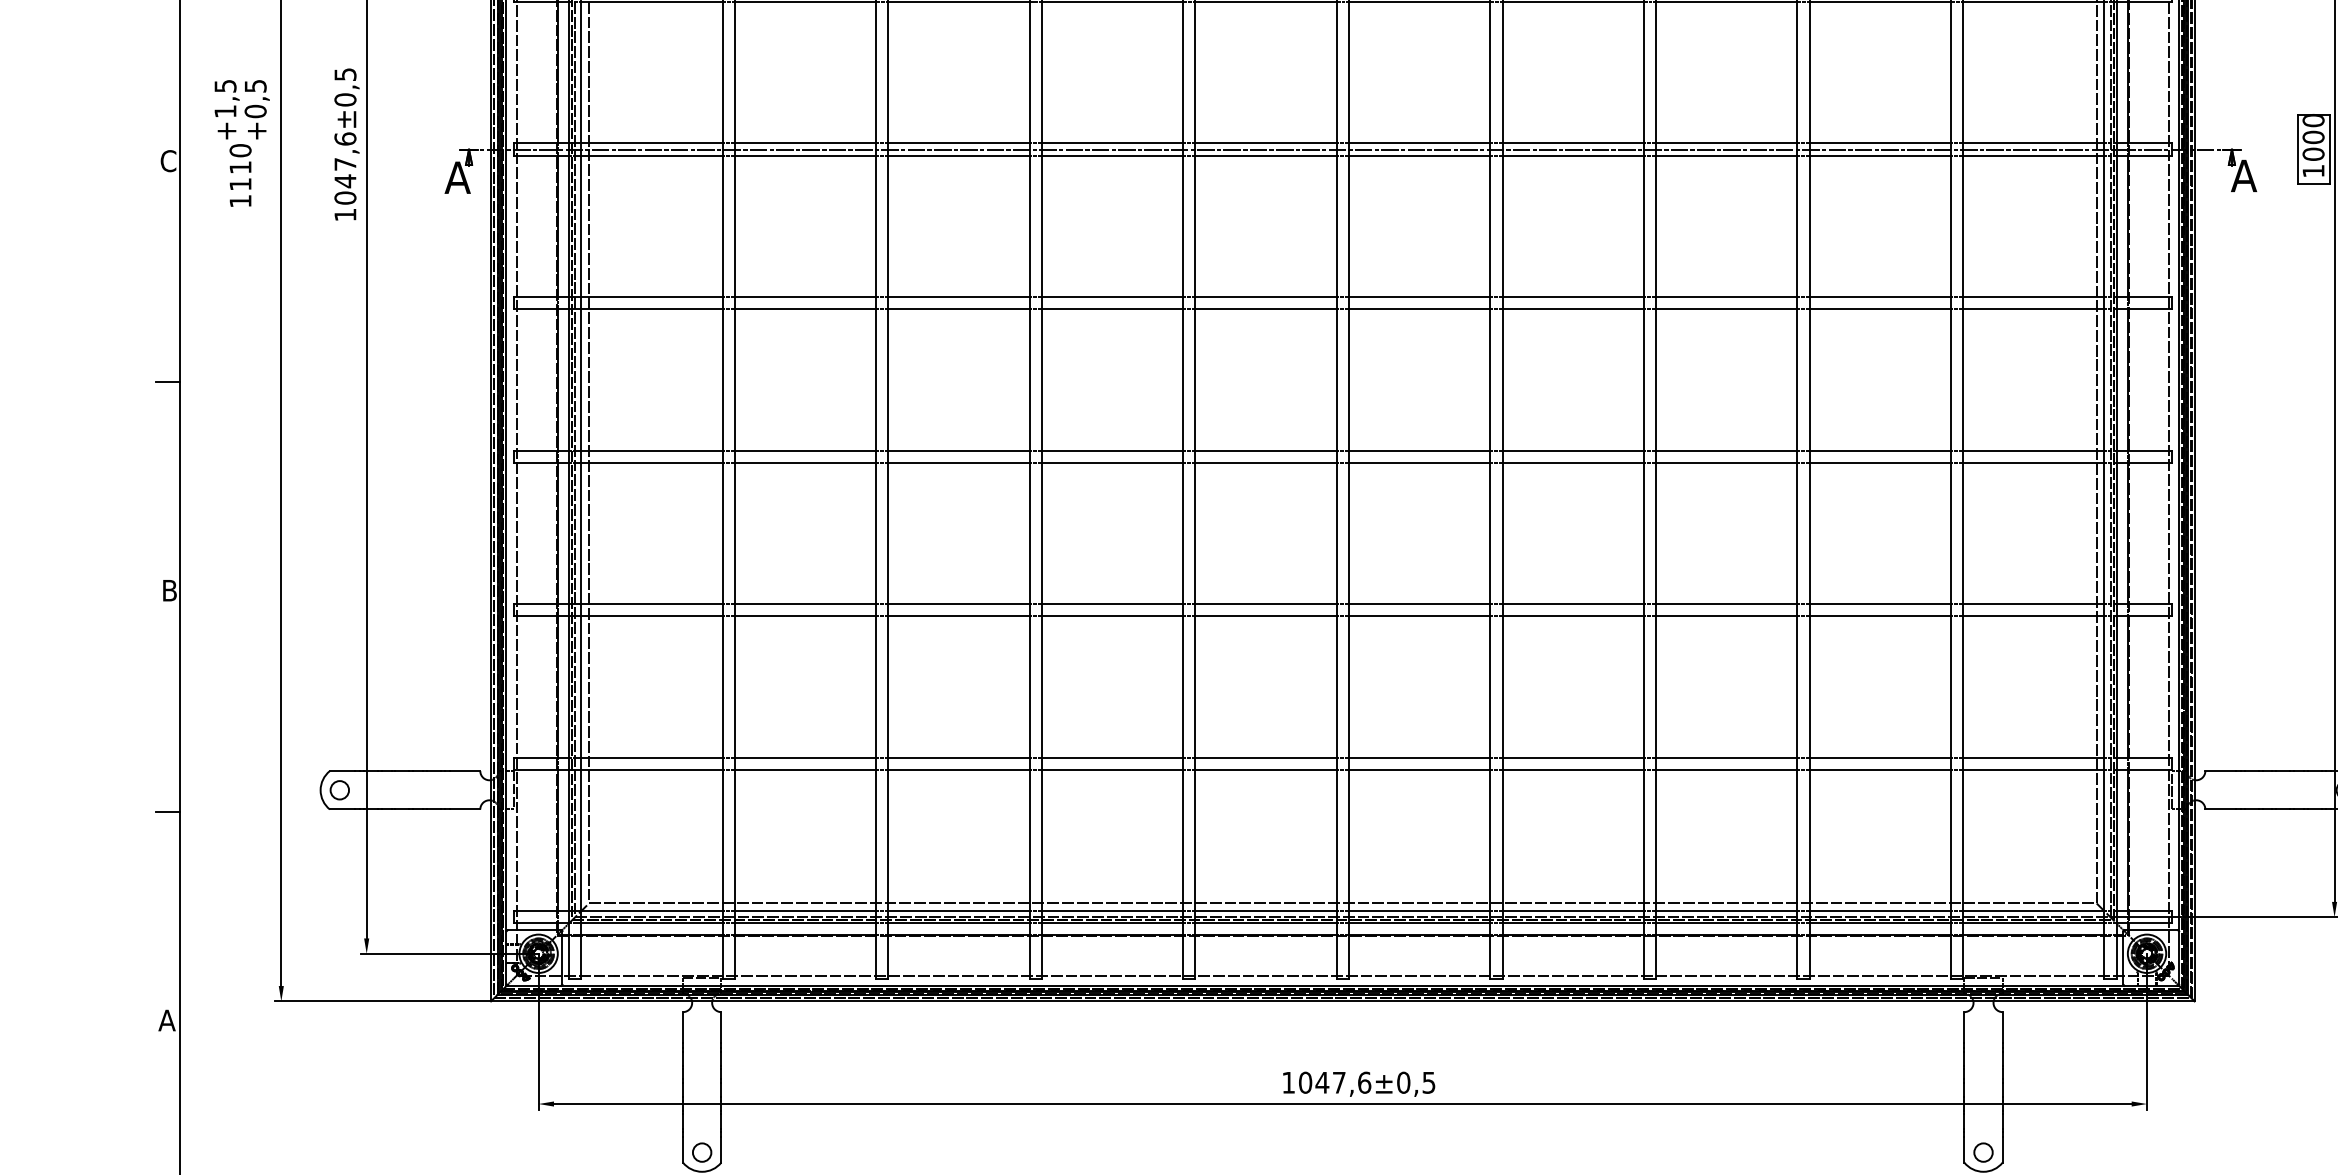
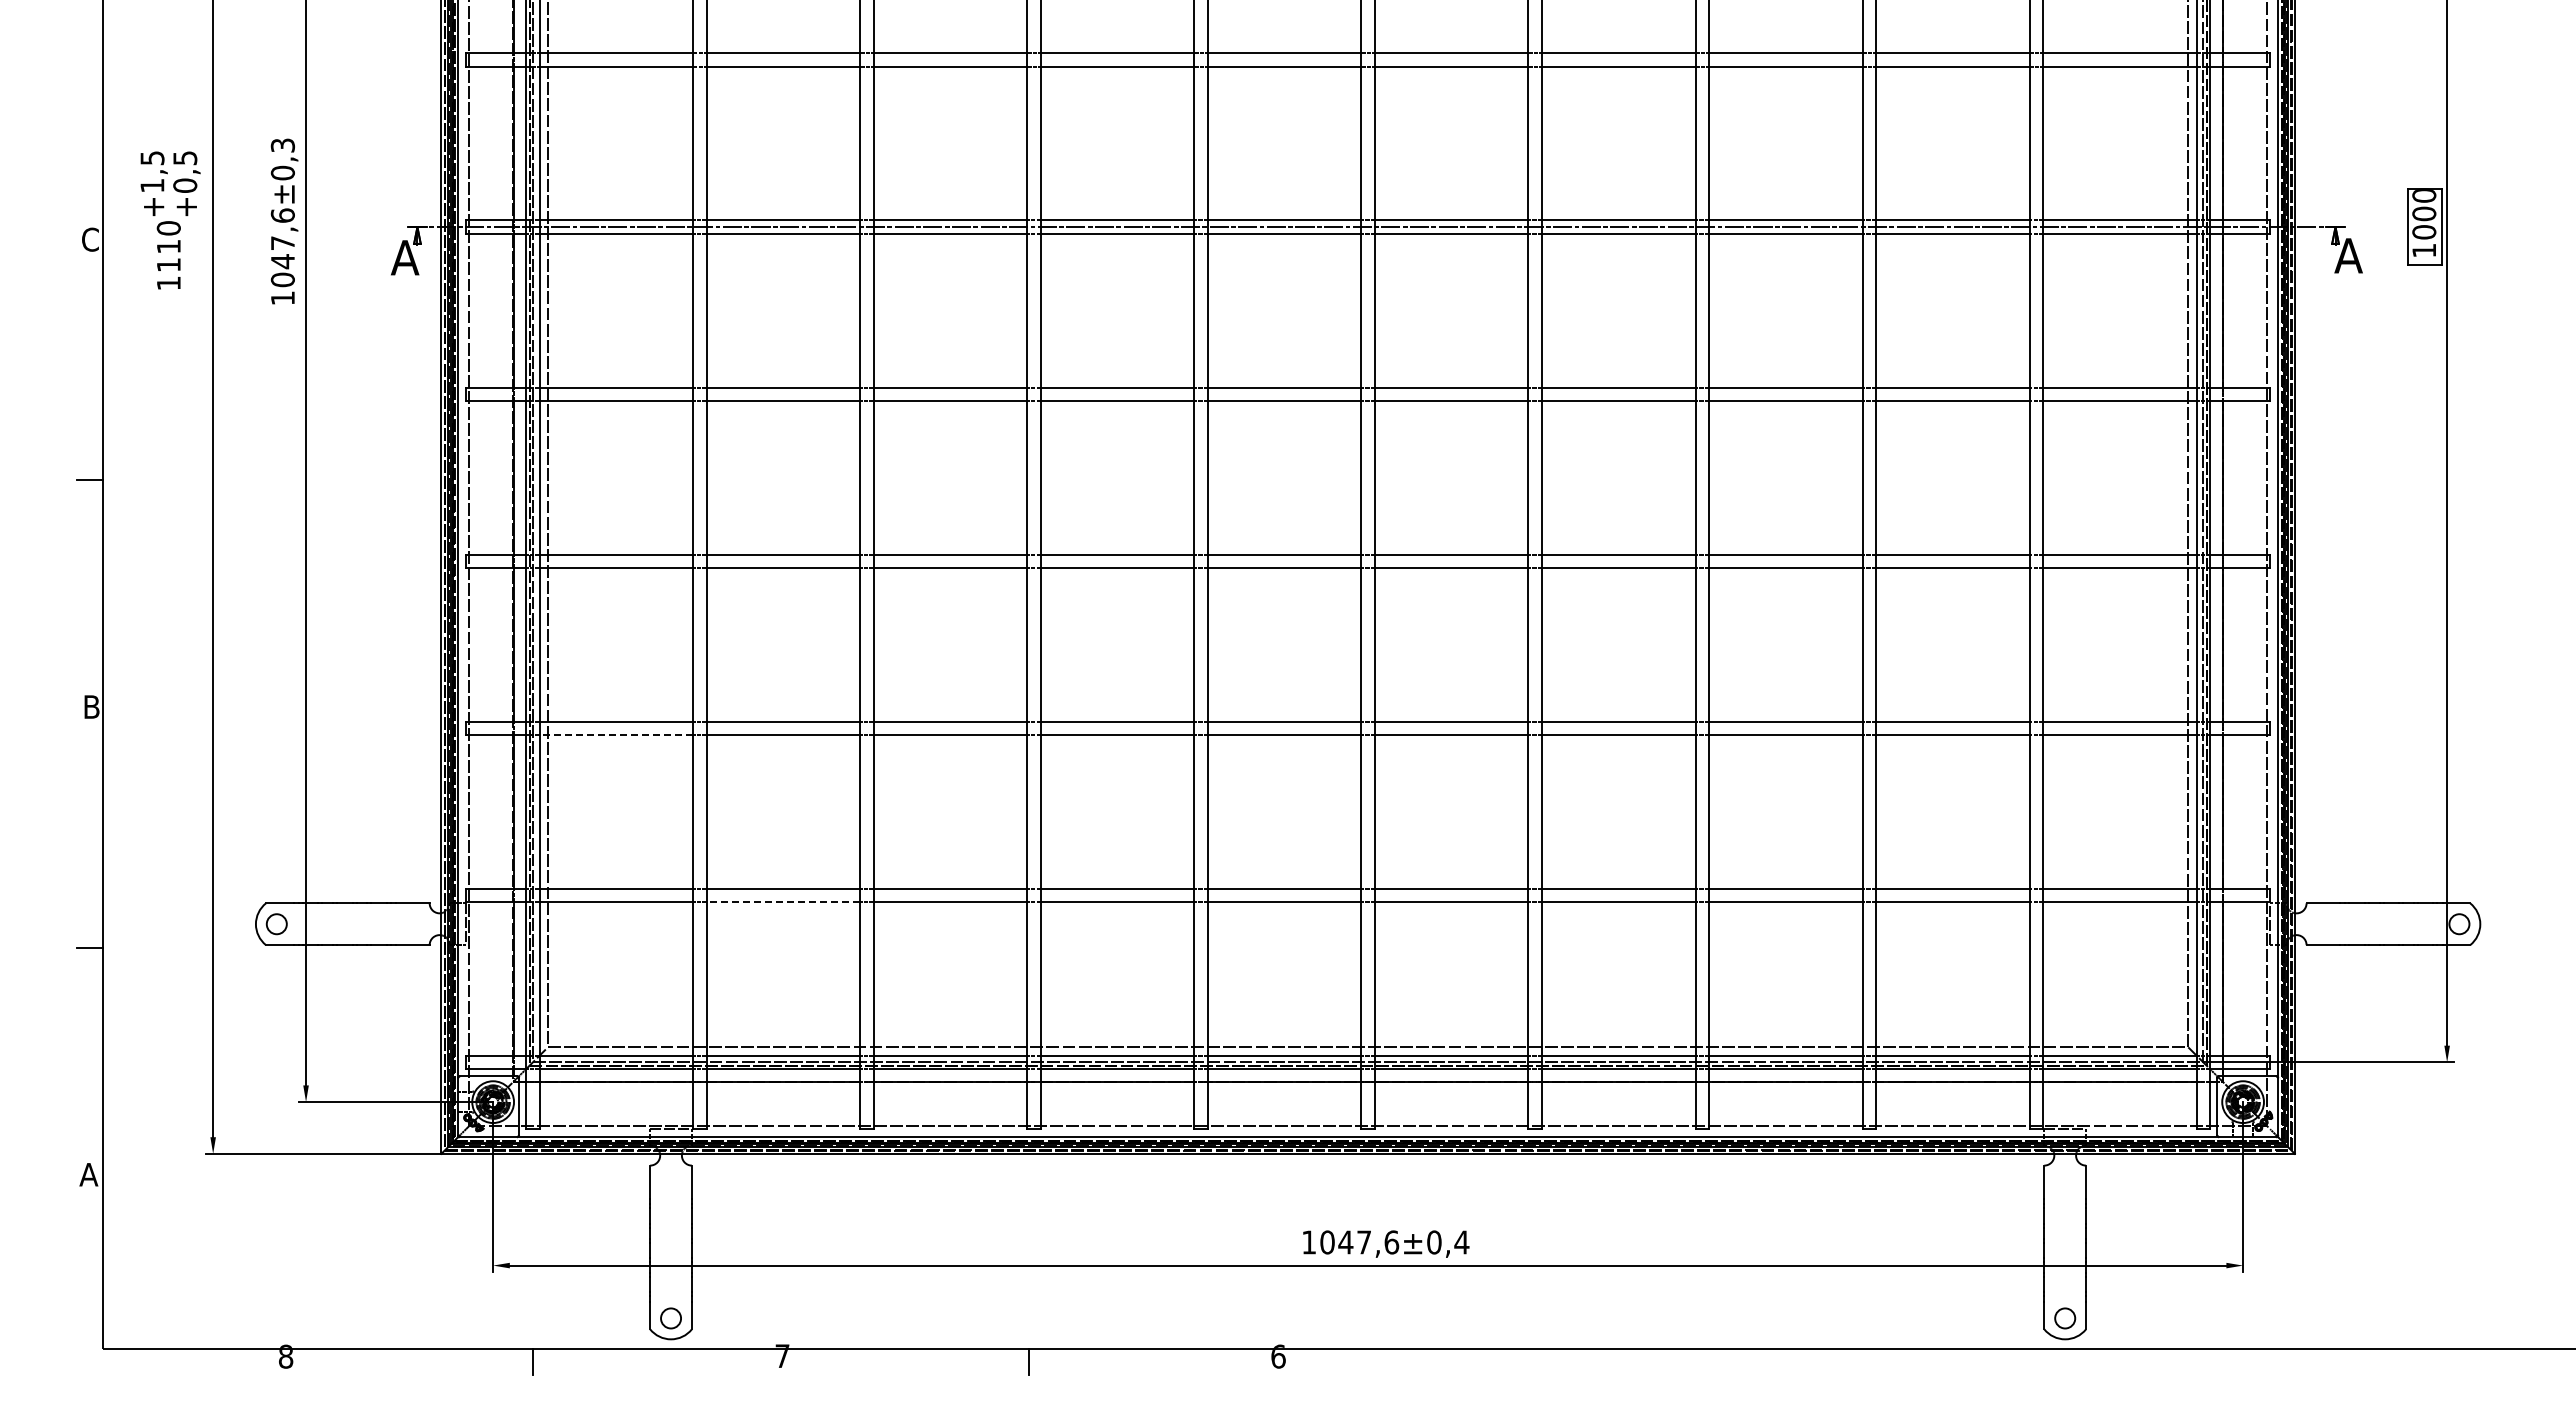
text: (345, 73) -> (282, 144), ±0,5 -> ±0,3
line: (652, 615) -> (616, 734), solid -> dashed
line: (805, 770) -> (783, 902), solid -> dashed
text: (1428, 1082) -> (1461, 1242), ±0,5 -> ±0,4

